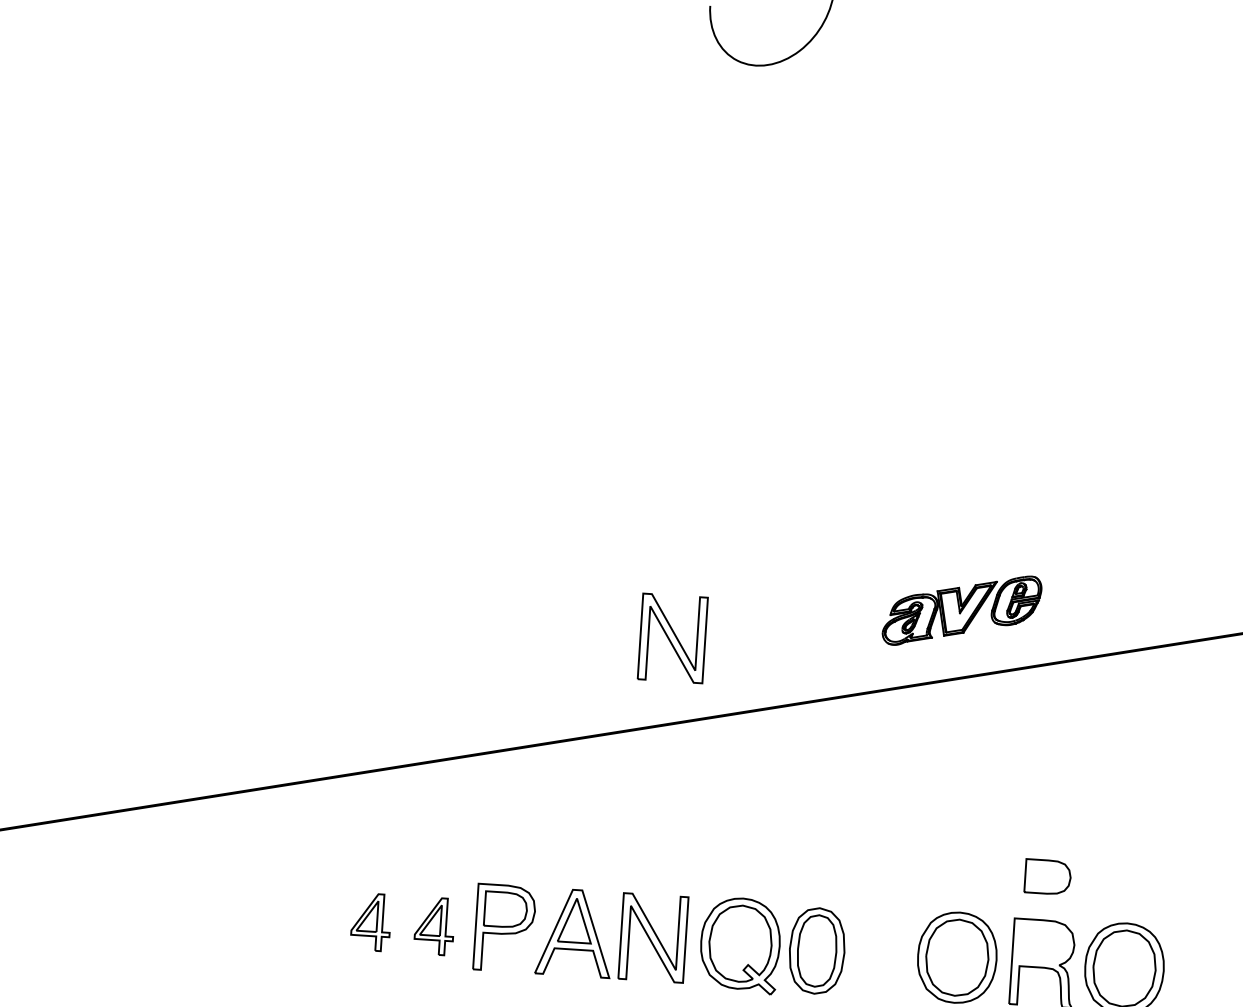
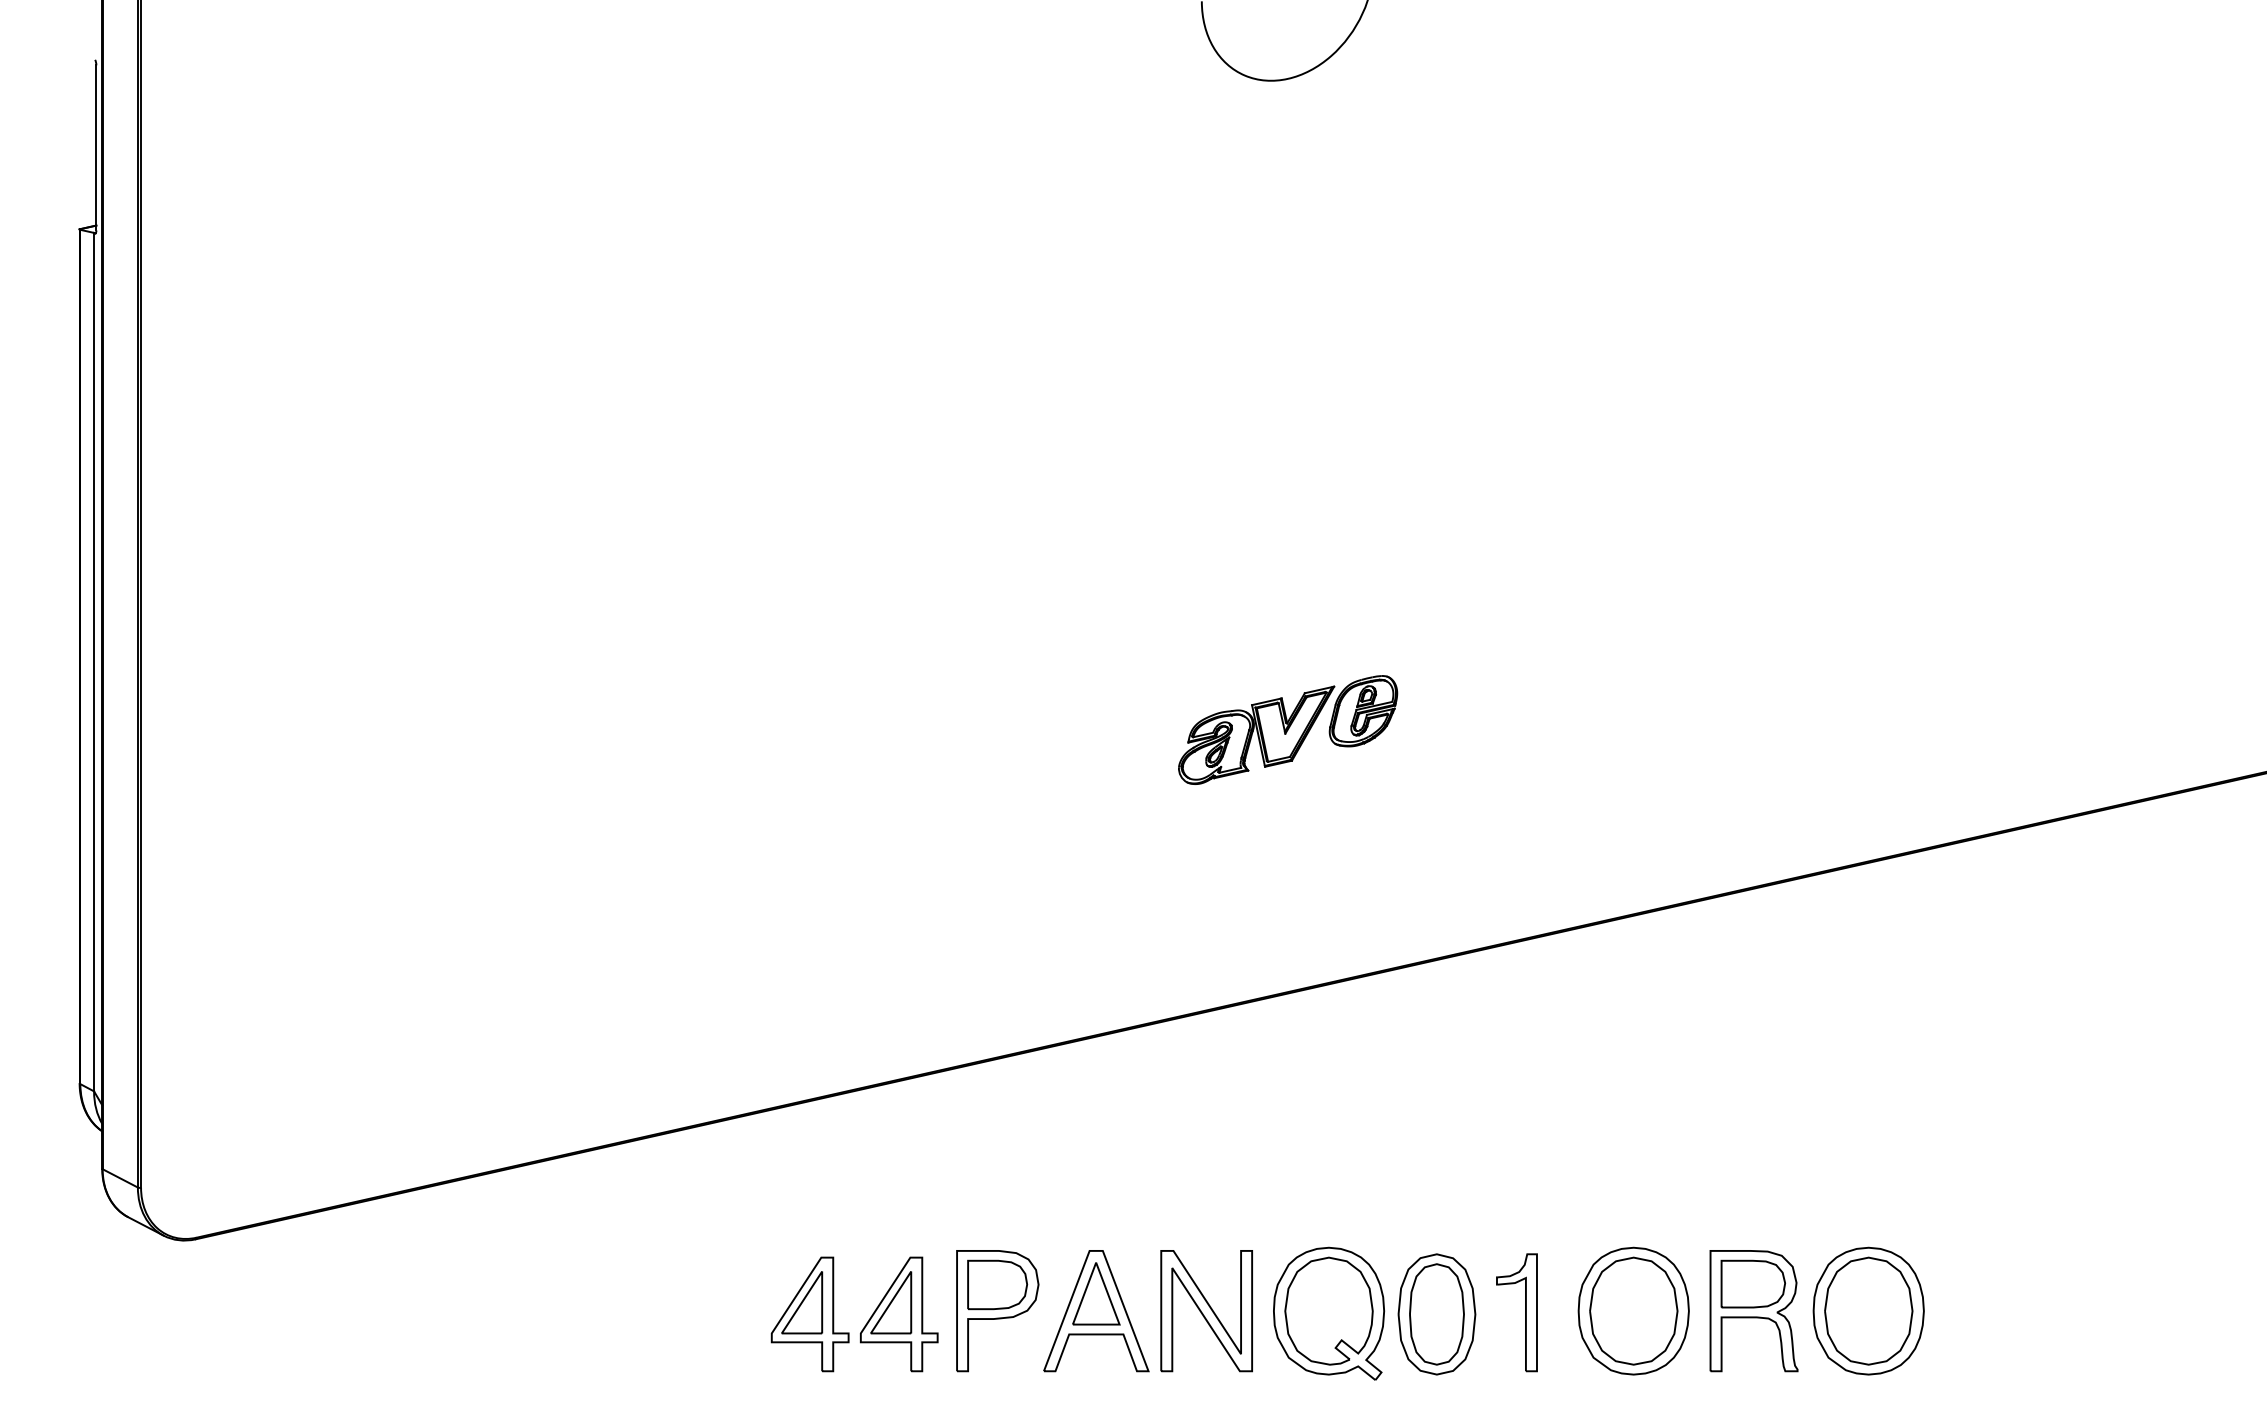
part: (962, 610) -> (1288, 729), moved
part: (672, 638) -> (1206, 890), removed
part: (1047, 876) -> (1752, 1283), moved
part: (370, 922) -> (809, 1314), size x1.43
part: (434, 926) -> (899, 1314), size x1.43
part: (880, 953) -> (1525, 1312), added

